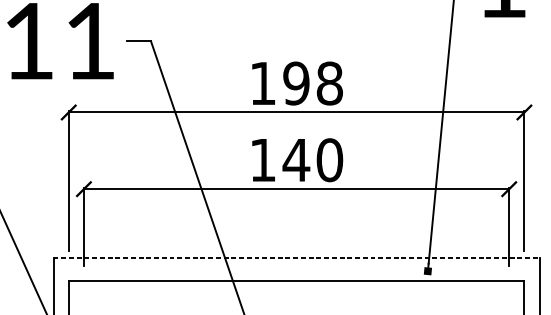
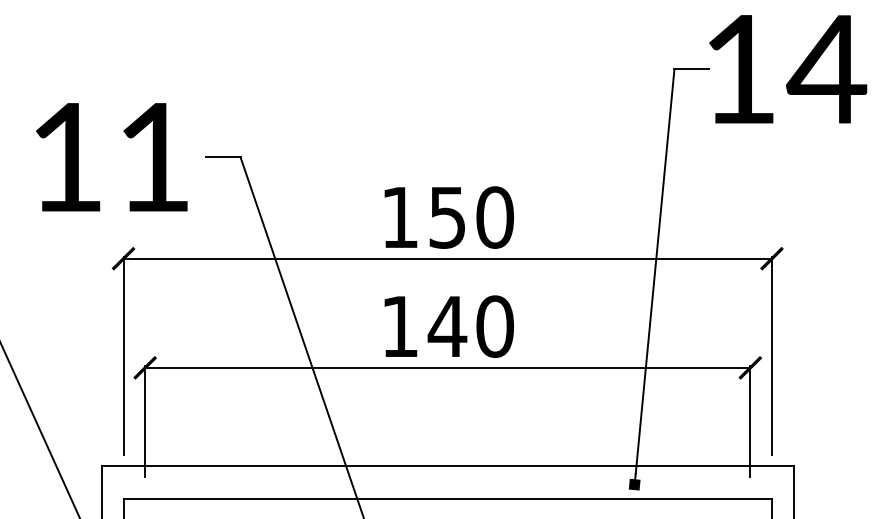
text: (312, 83) -> (470, 217), 198 -> 150
line: (296, 258) -> (447, 466), dashed -> solid

